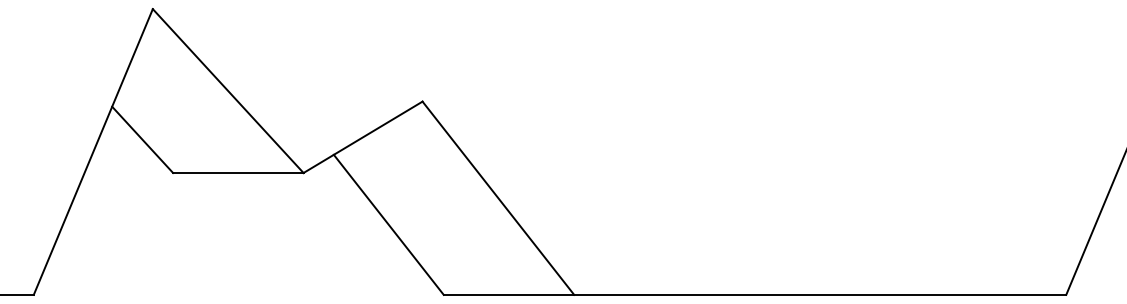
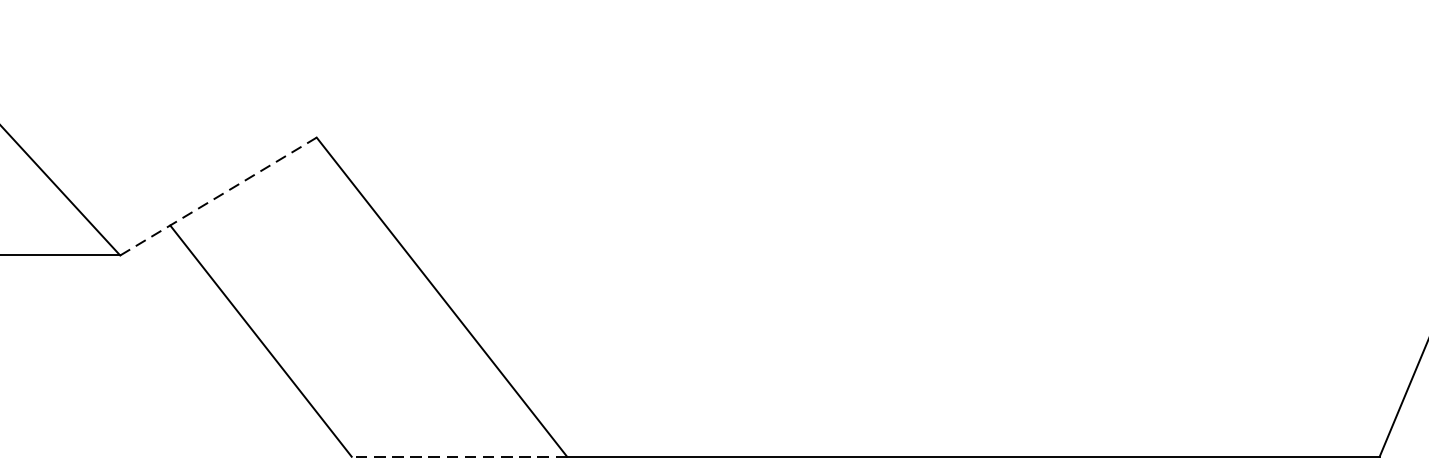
line: (363, 137) -> (219, 196), solid -> dashed
line: (508, 294) -> (458, 456), solid -> dashed

